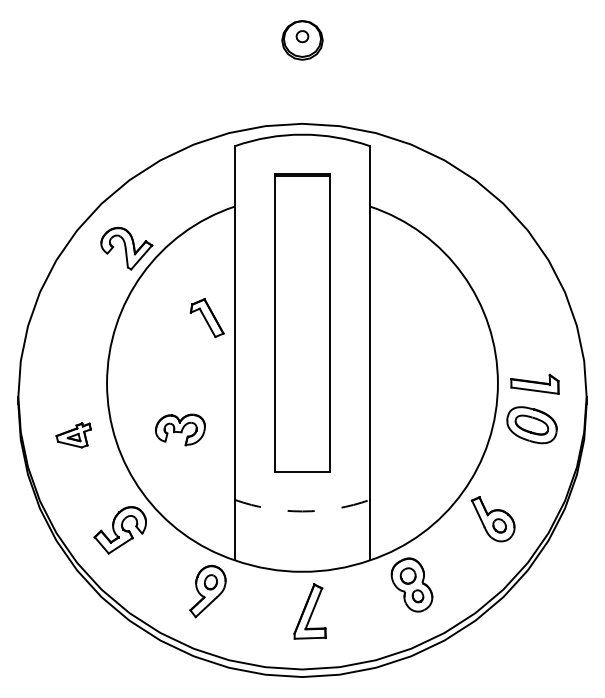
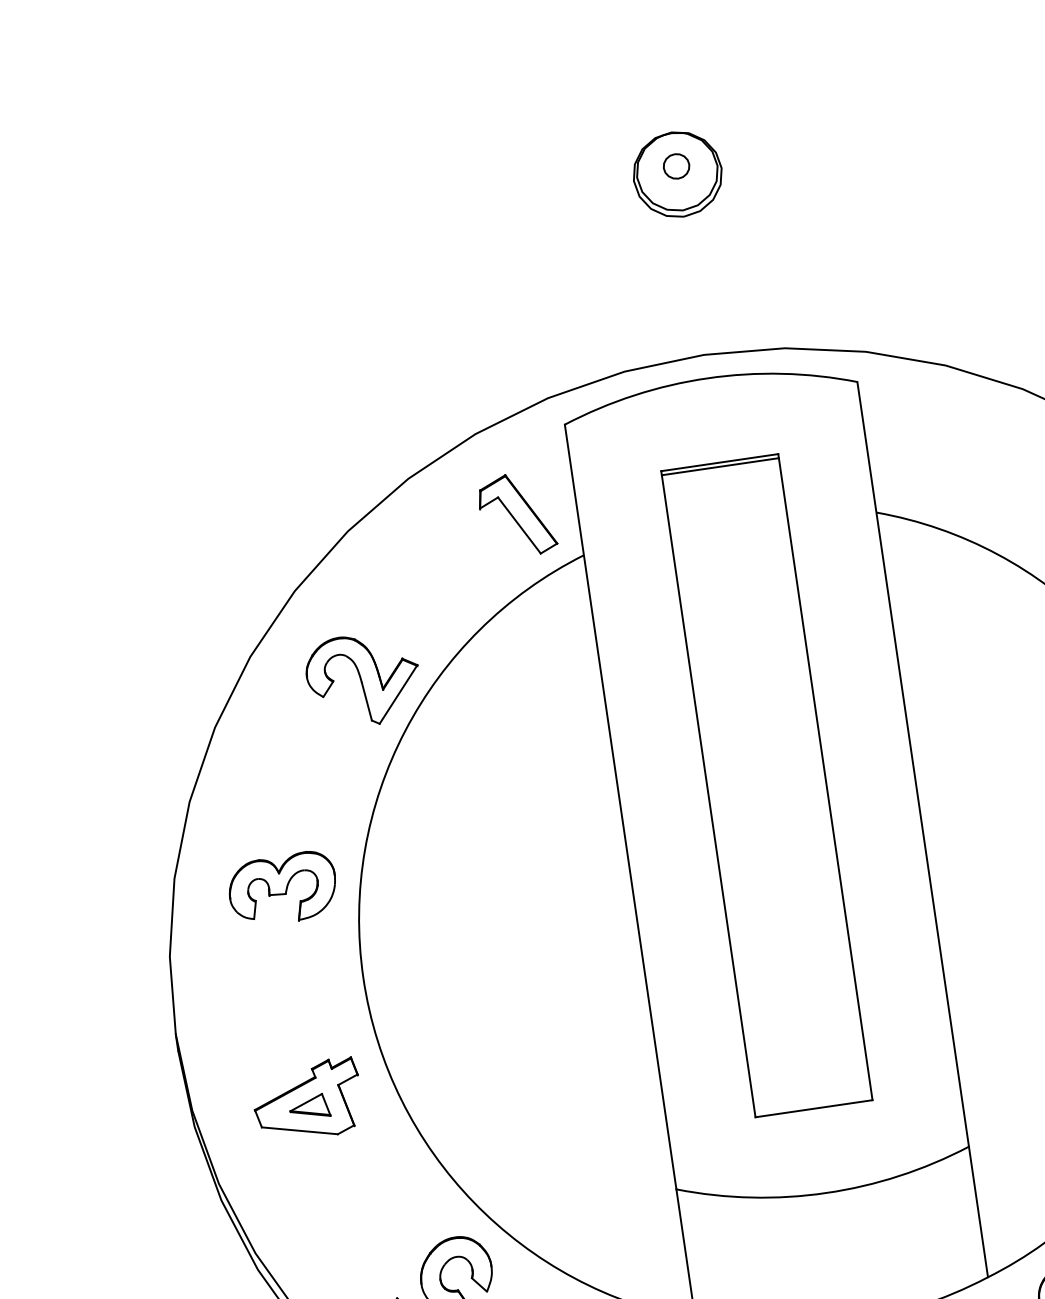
part: (206, 318) -> (515, 516), moved
part: (180, 429) -> (282, 888), moved
part: (73, 435) -> (307, 1101), size x1.43
arc: (302, 511) -> (826, 1193), dashed -> solid

